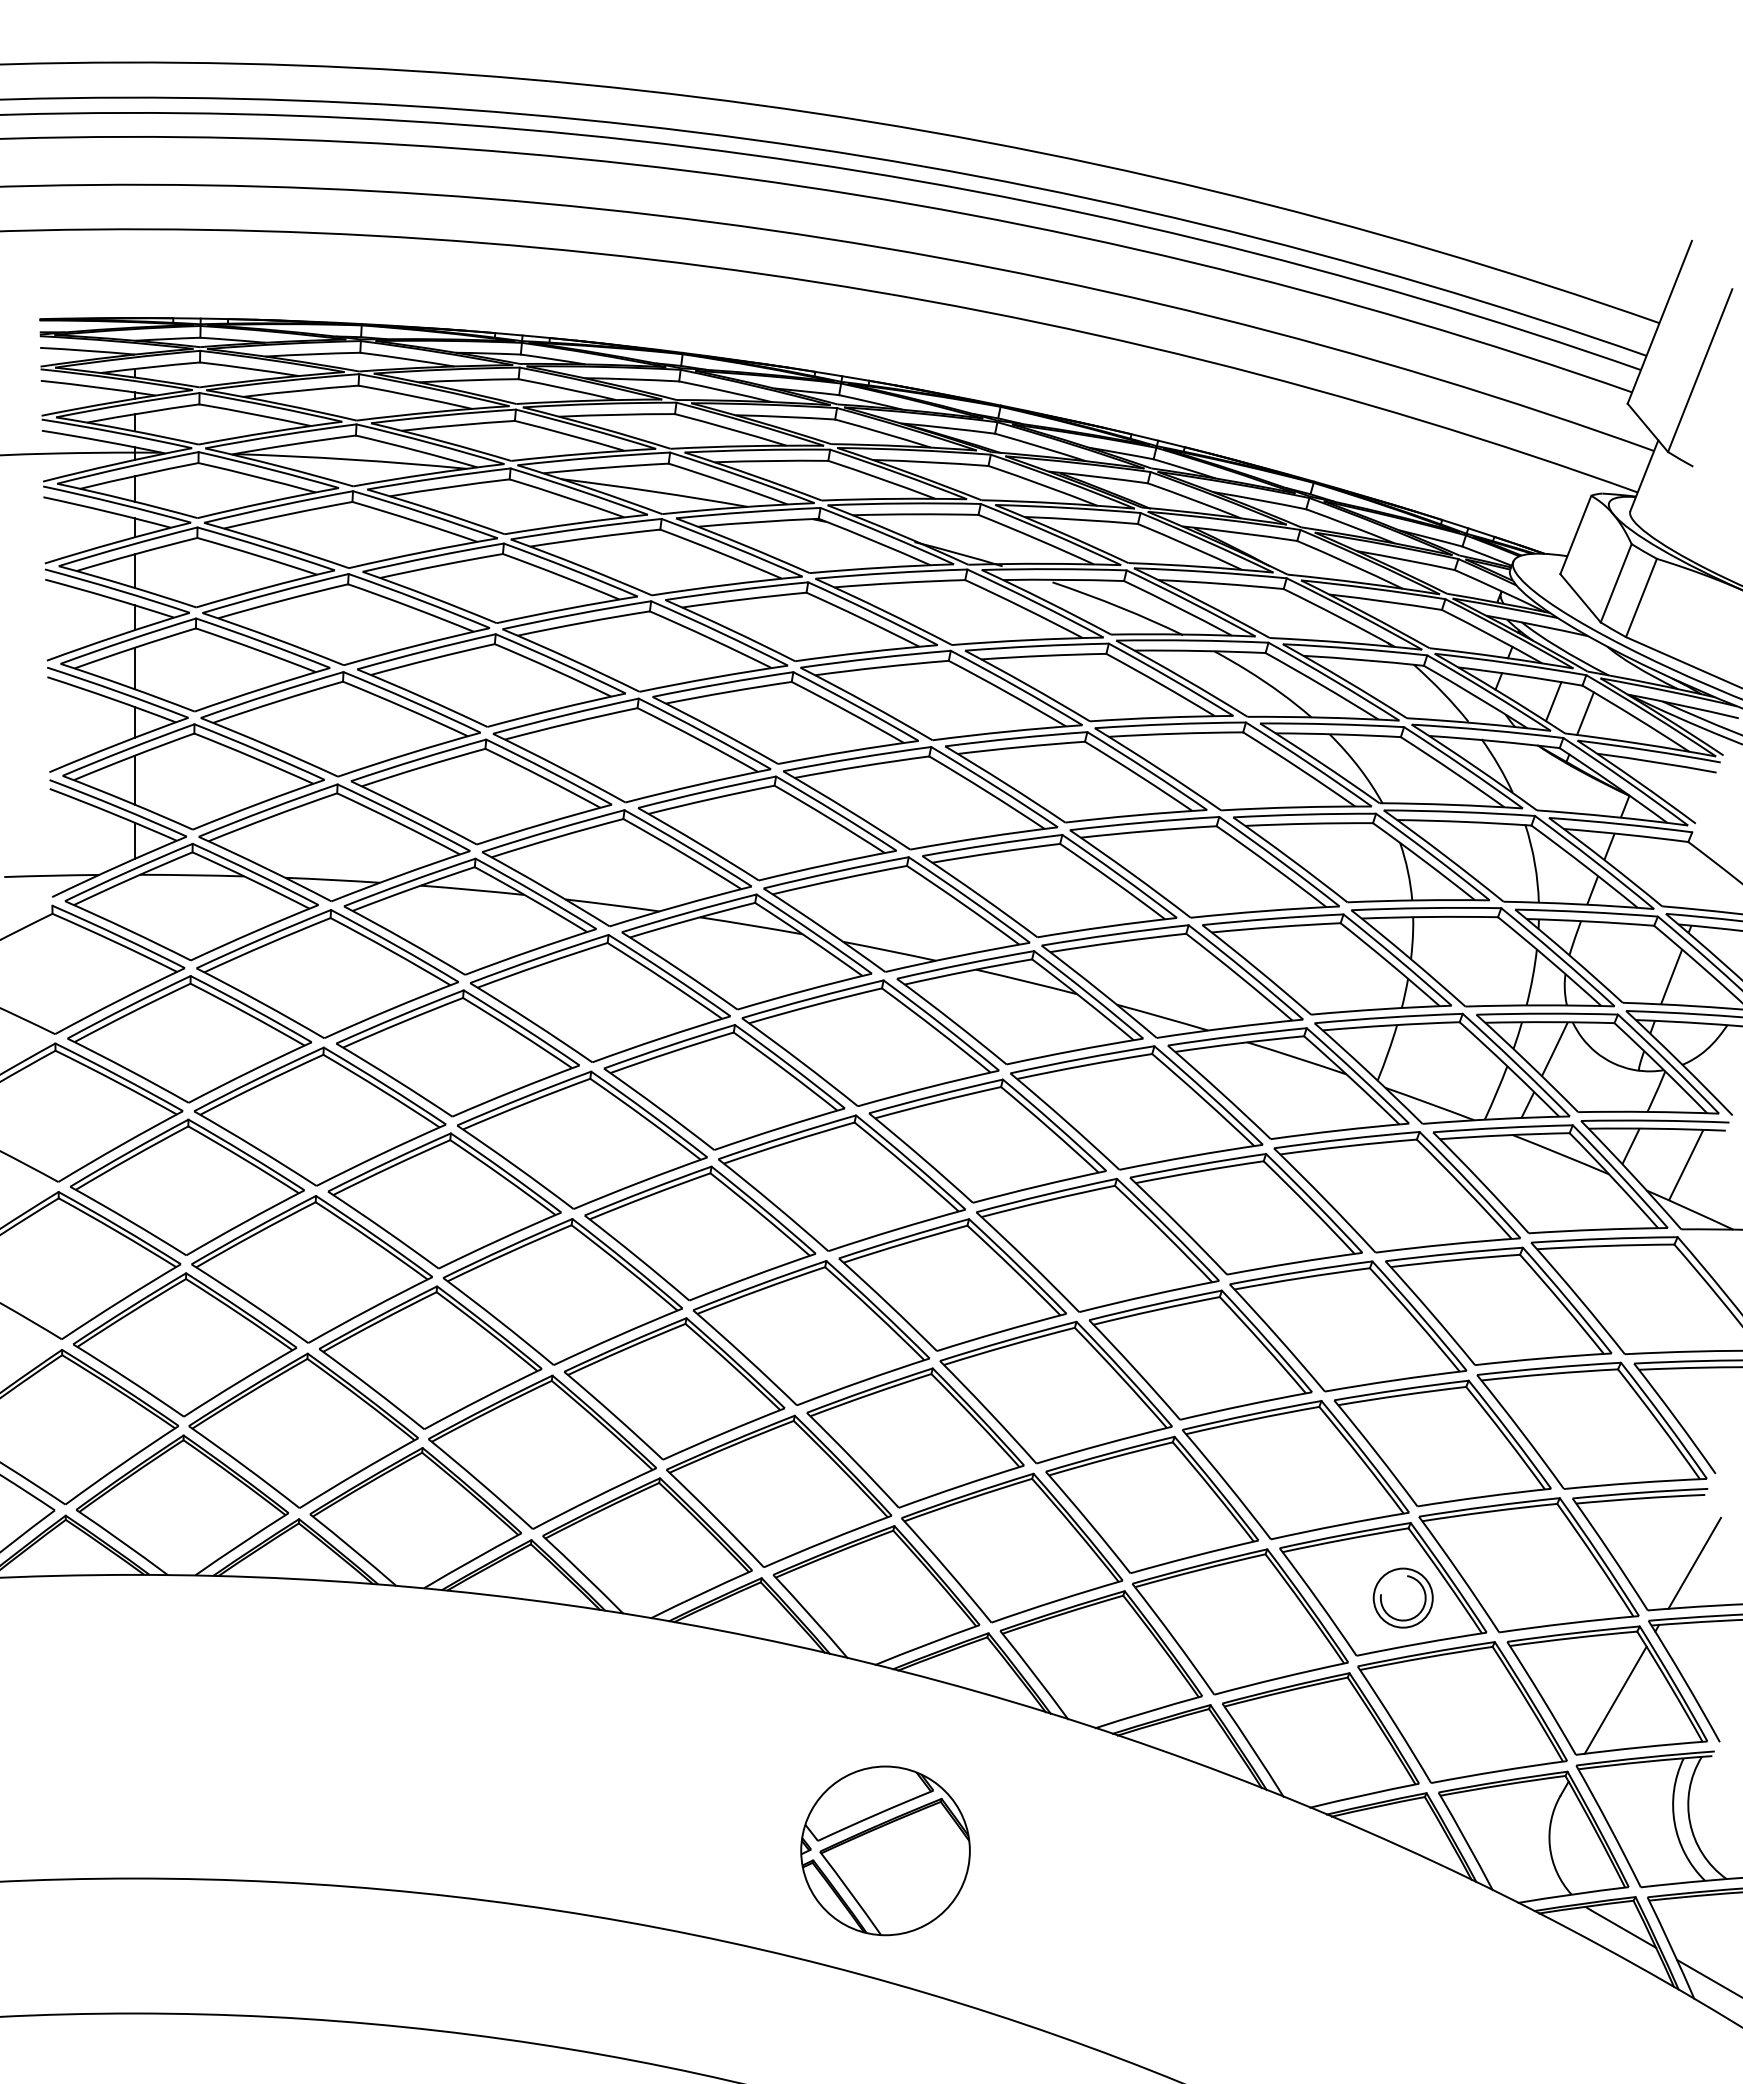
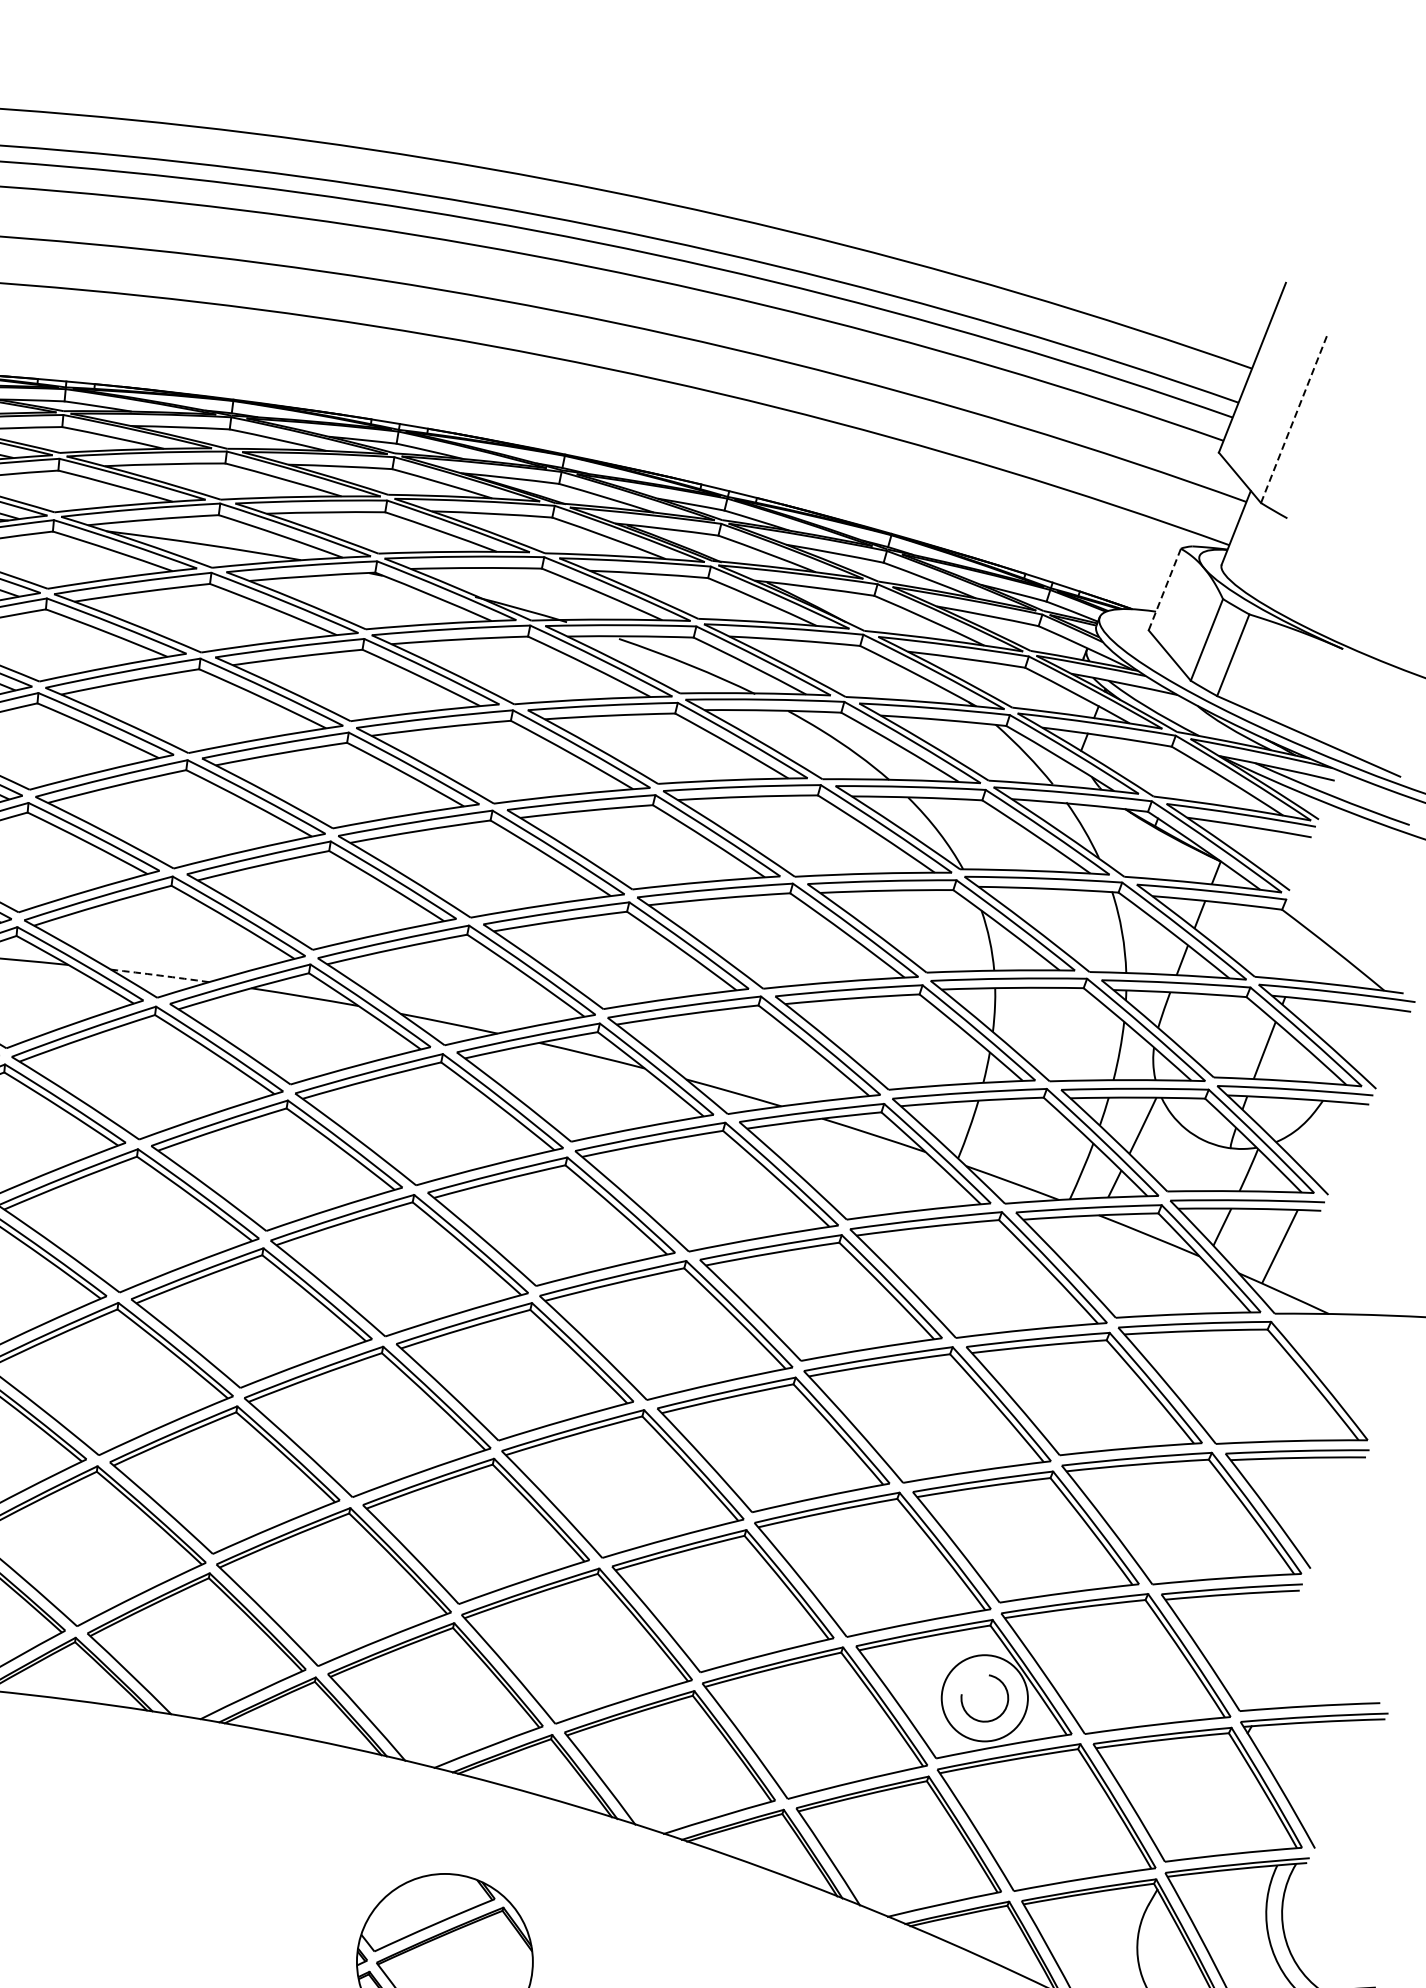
line: (1700, 370) -> (1294, 418), solid -> dashed
line: (1575, 535) -> (1164, 590), solid -> dashed
line: (1553, 701) -> (1141, 763), removed
line: (1585, 713) -> (1174, 775), removed
arc: (612, 905) -> (160, 975), solid -> dashed
line: (1694, 1562) -> (1288, 1661), removed
circle: (1402, 1597) -> (984, 1697), size x1.4
line: (1615, 1699) -> (1206, 1804), removed

